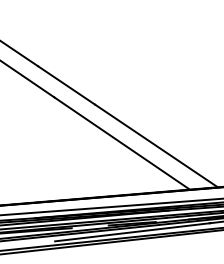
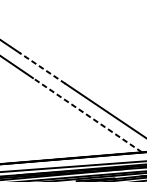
line: (66, 85) -> (42, 68), solid -> dashed
line: (122, 143) -> (87, 115), solid -> dashed

